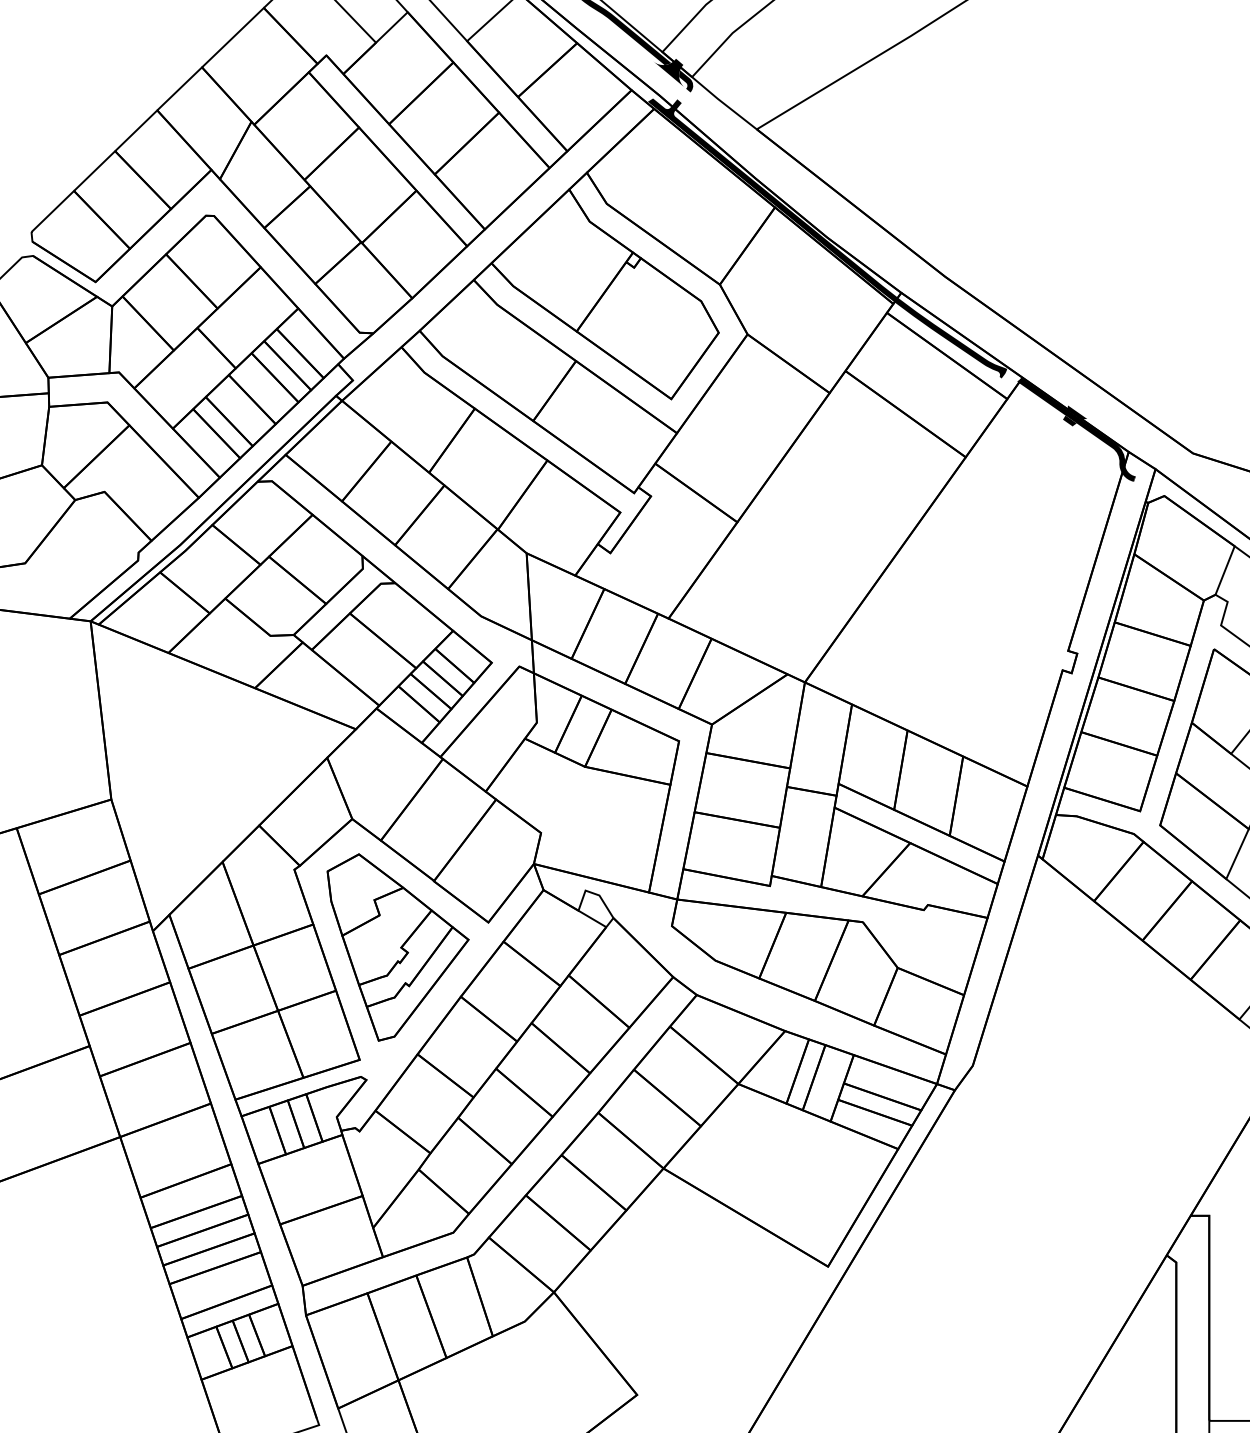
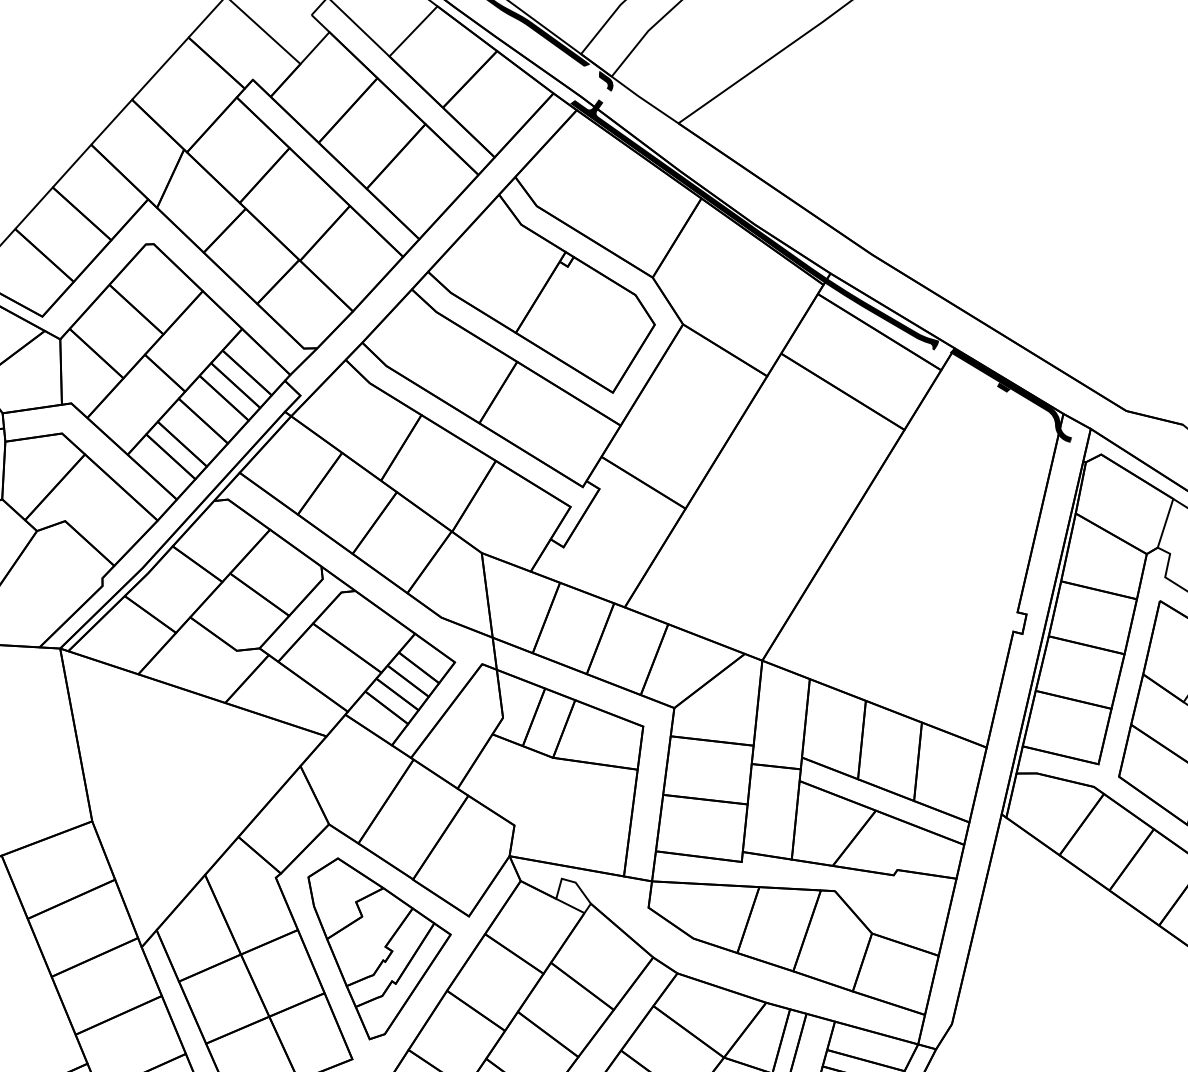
fill: (668, 72) -> (588, 73), removed
fill: (1077, 412) -> (1010, 378), removed

